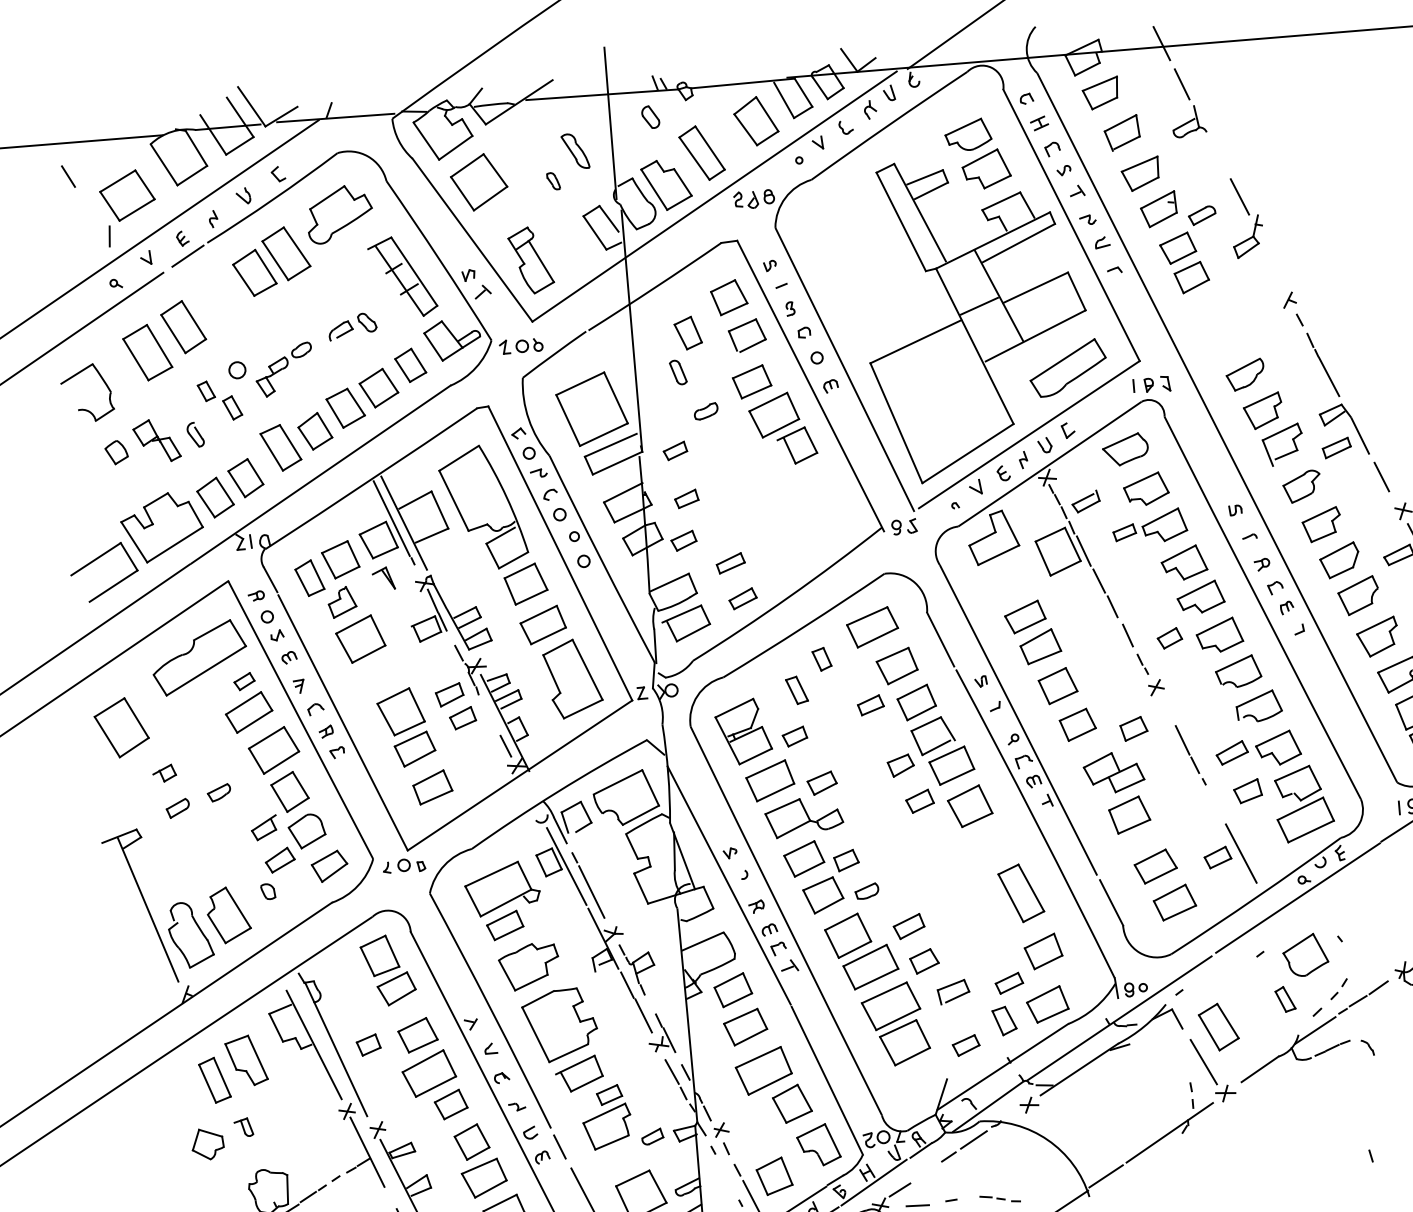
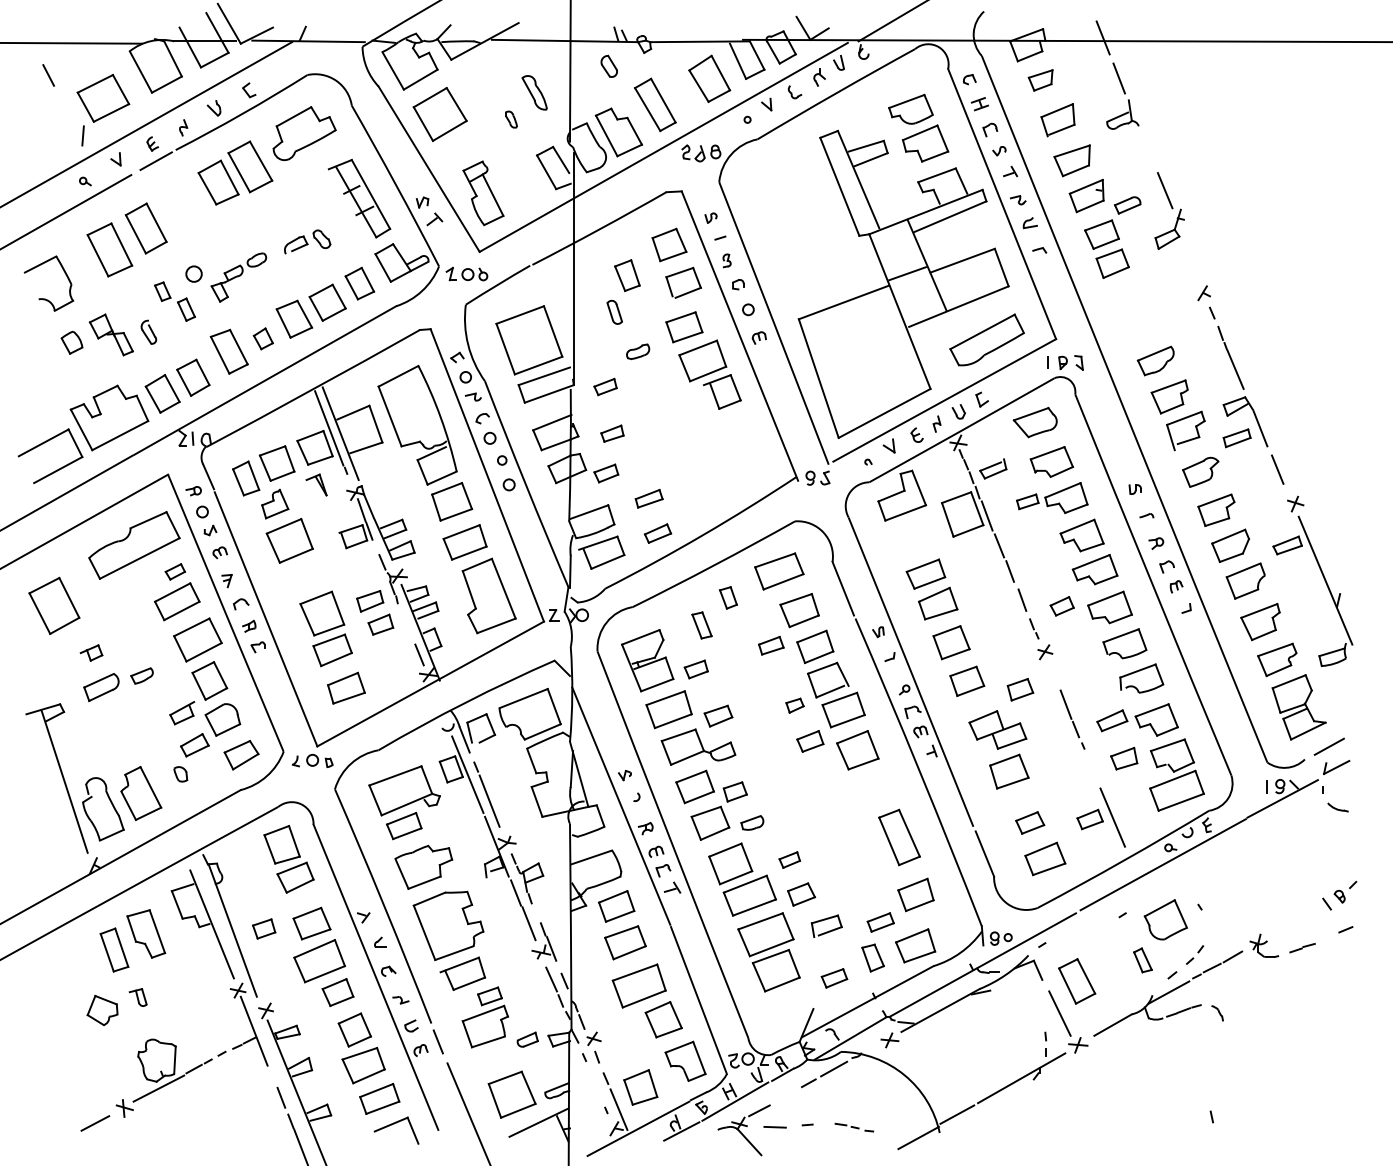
part: (1100, 93) -> (1040, 80), size x0.7
part: (315, 431) -> (263, 338), size x0.6
part: (900, 765) -> (794, 705), size x0.7
part: (178, 808) -> (101, 687), size x1.6
part: (1156, 866) -> (1030, 822), size x0.7
part: (908, 925) -> (789, 859), size x0.7

